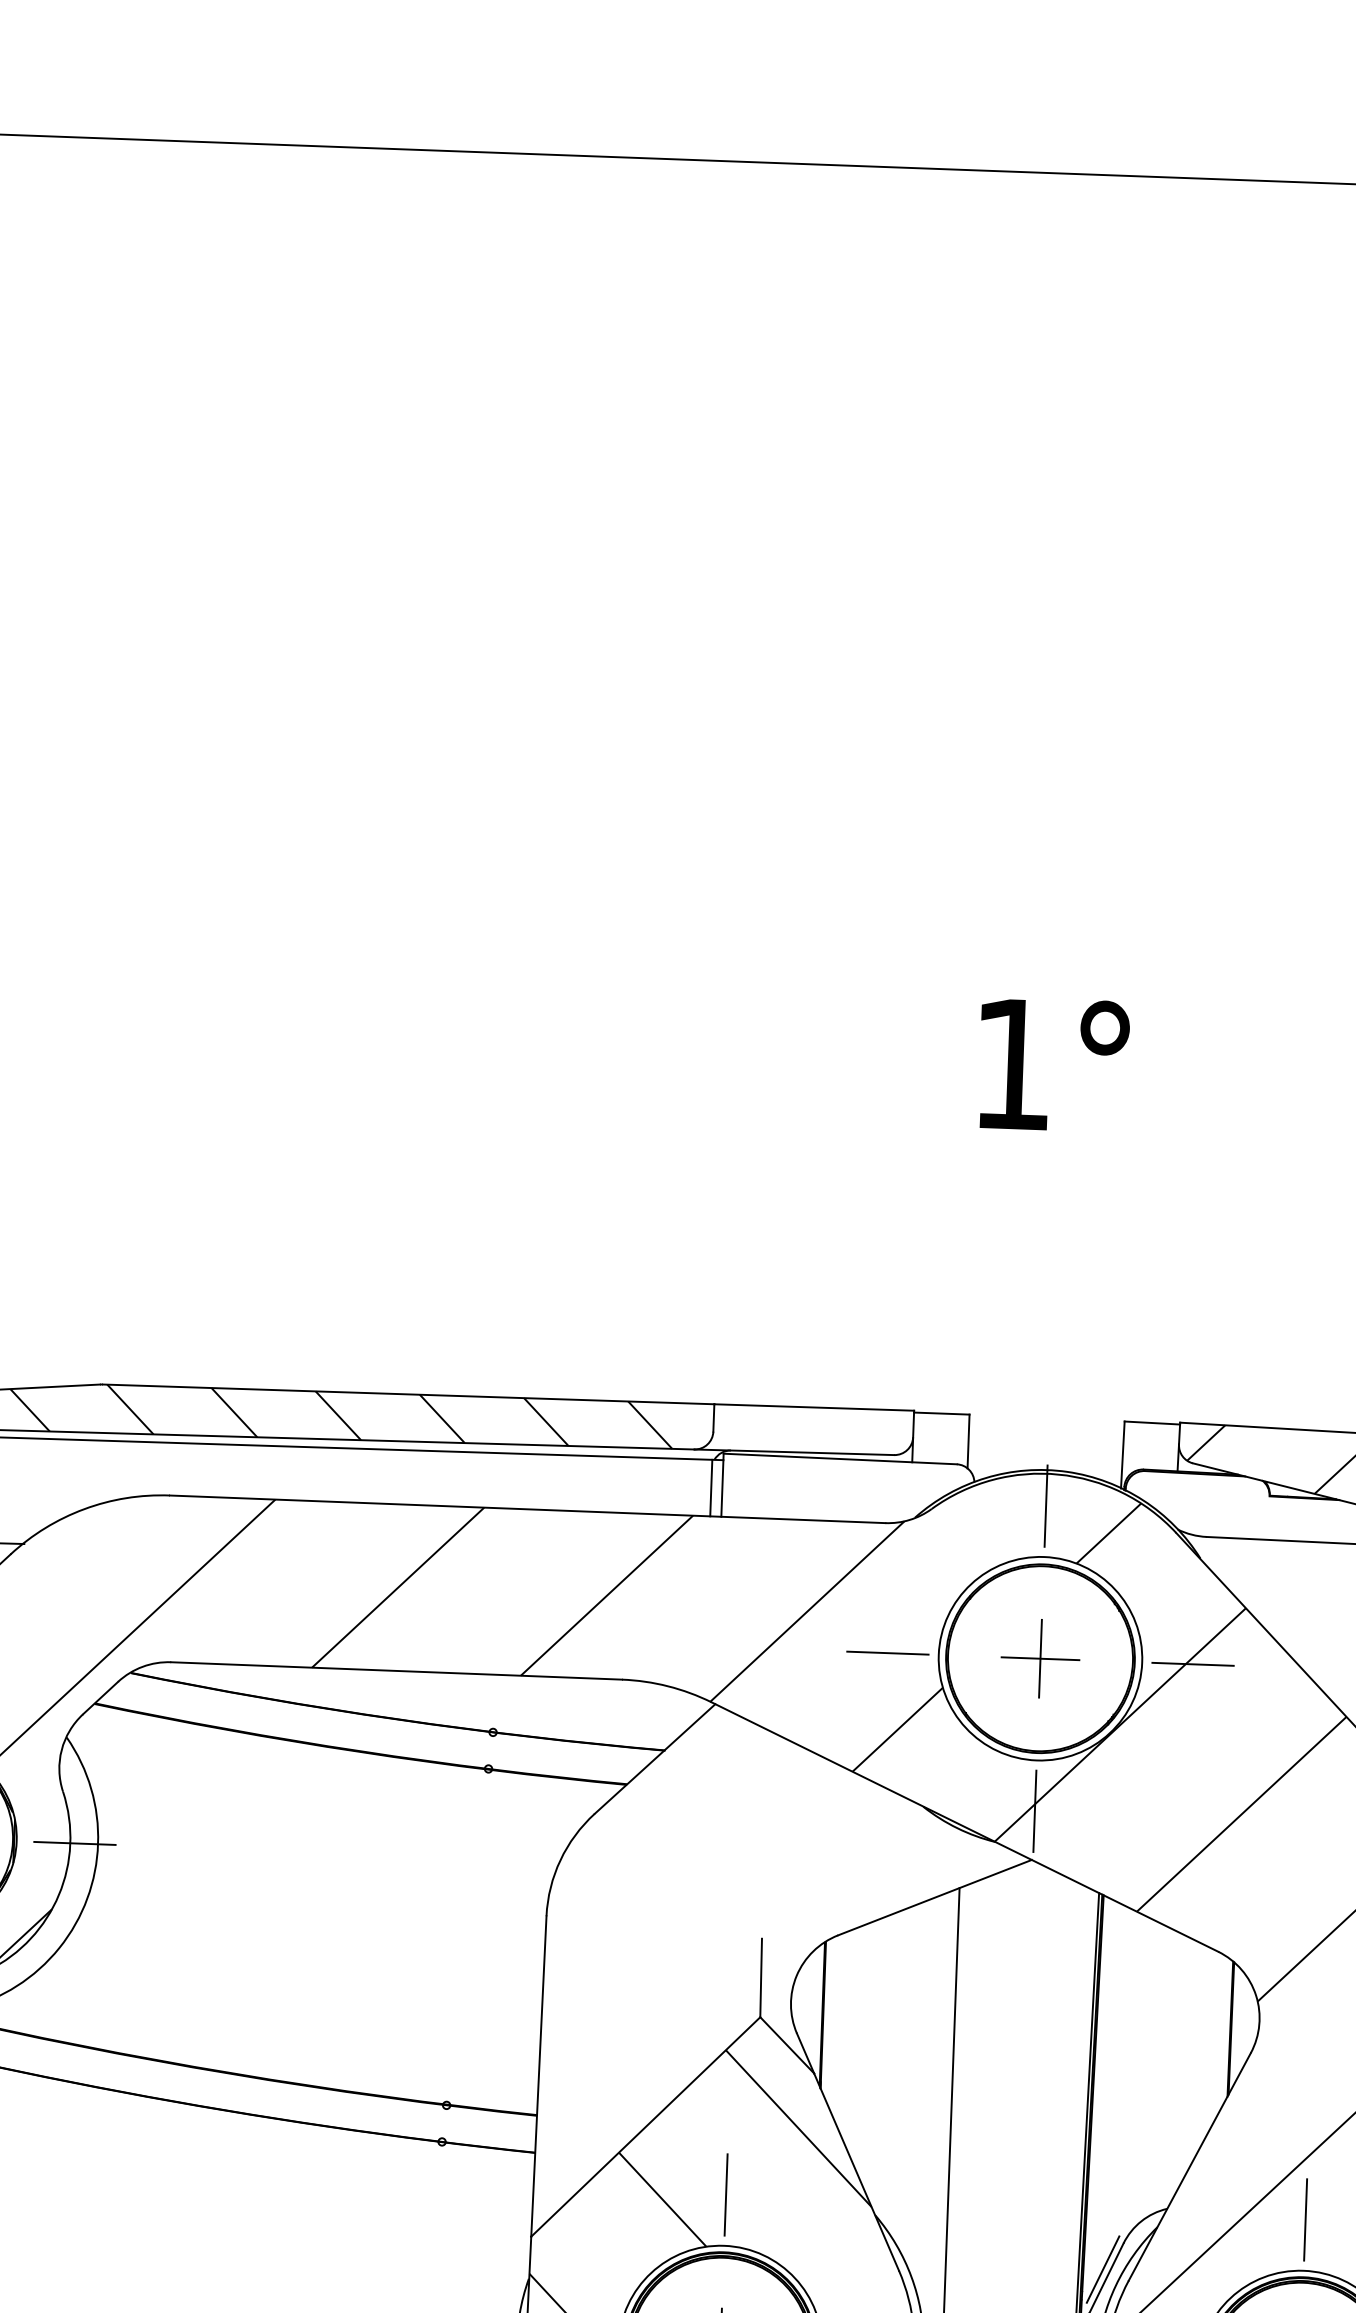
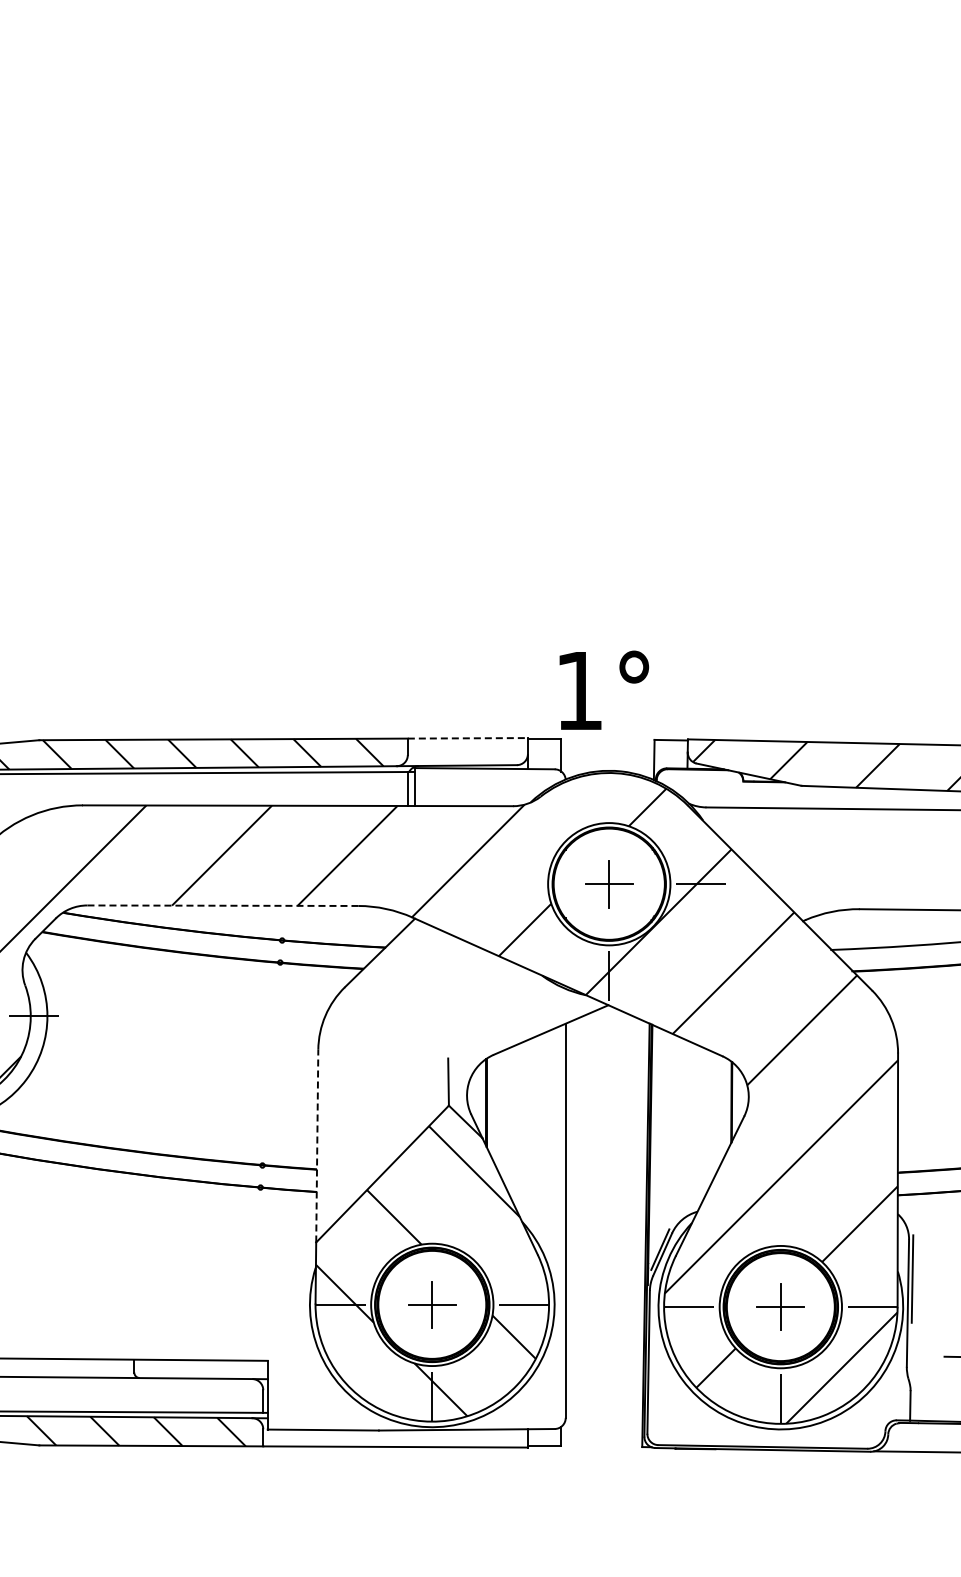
text: (1054, 1063) -> (604, 689), moved
line: (815, 1407) -> (468, 738), solid -> dashed
line: (1046, 1506) -> (609, 792), removed
line: (887, 1653) -> (517, 884), removed
line: (395, 1670) -> (222, 905), solid -> dashed
line: (539, 2075) -> (317, 1145), solid -> dashed
line: (726, 2195) -> (432, 1213), removed
line: (1305, 2220) -> (780, 1215), removed

